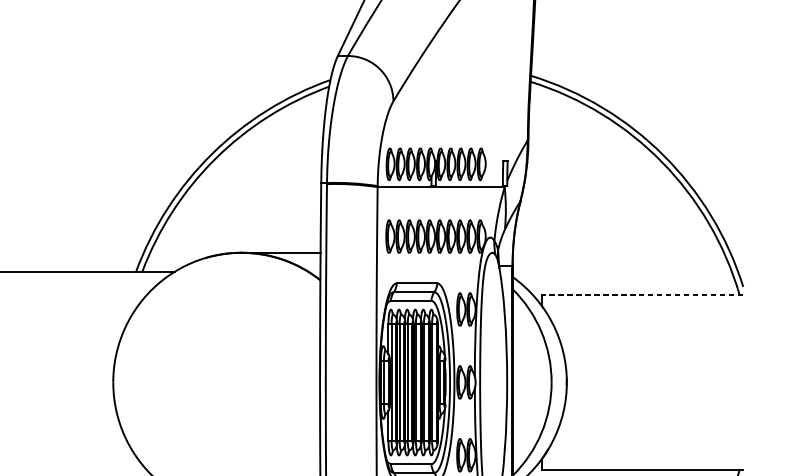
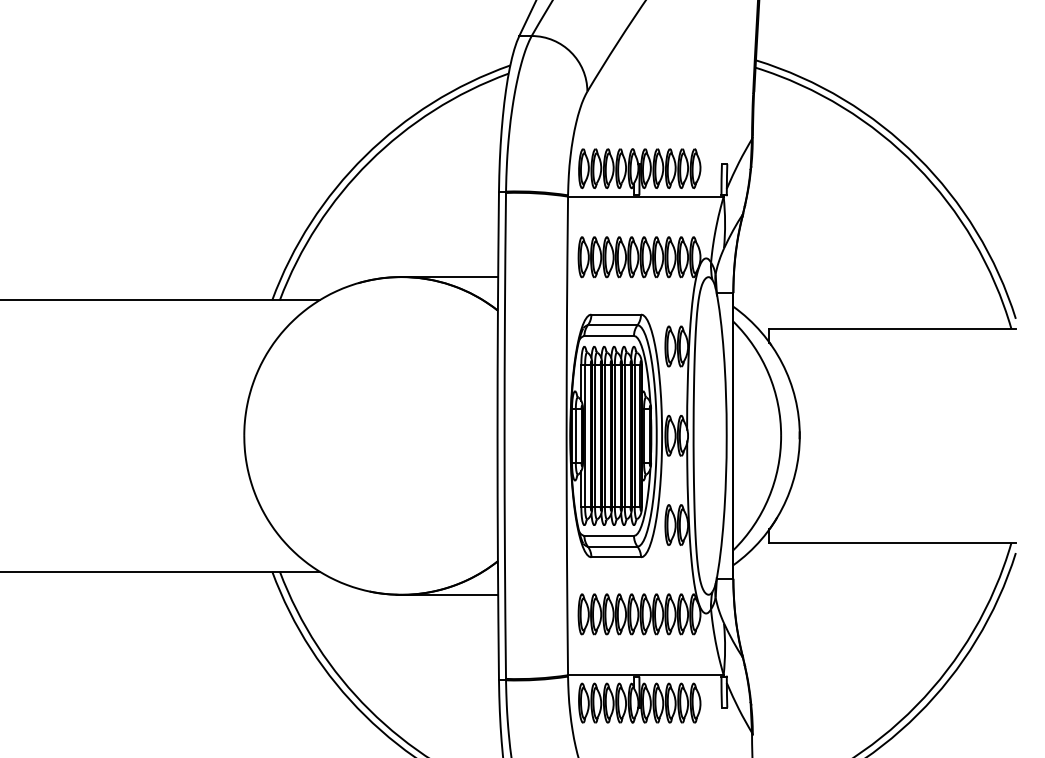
line: (642, 294) -> (892, 328), dashed -> solid

